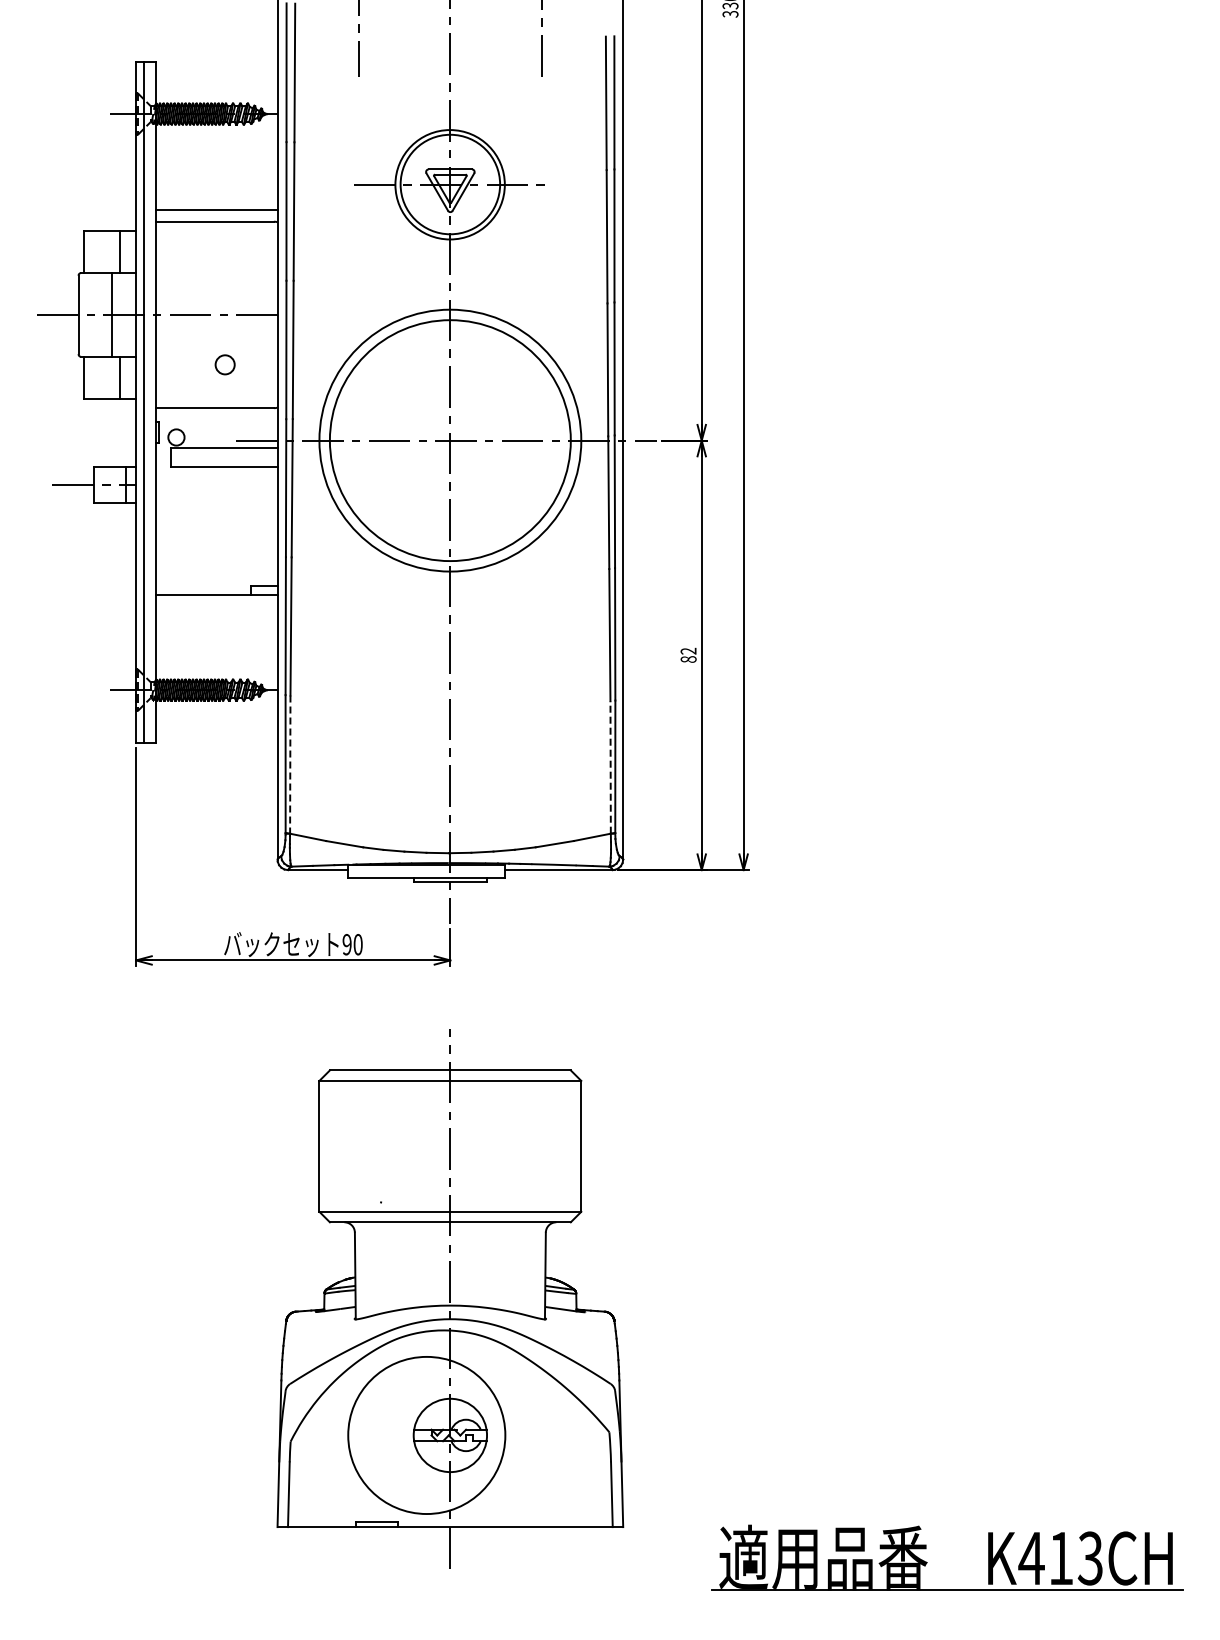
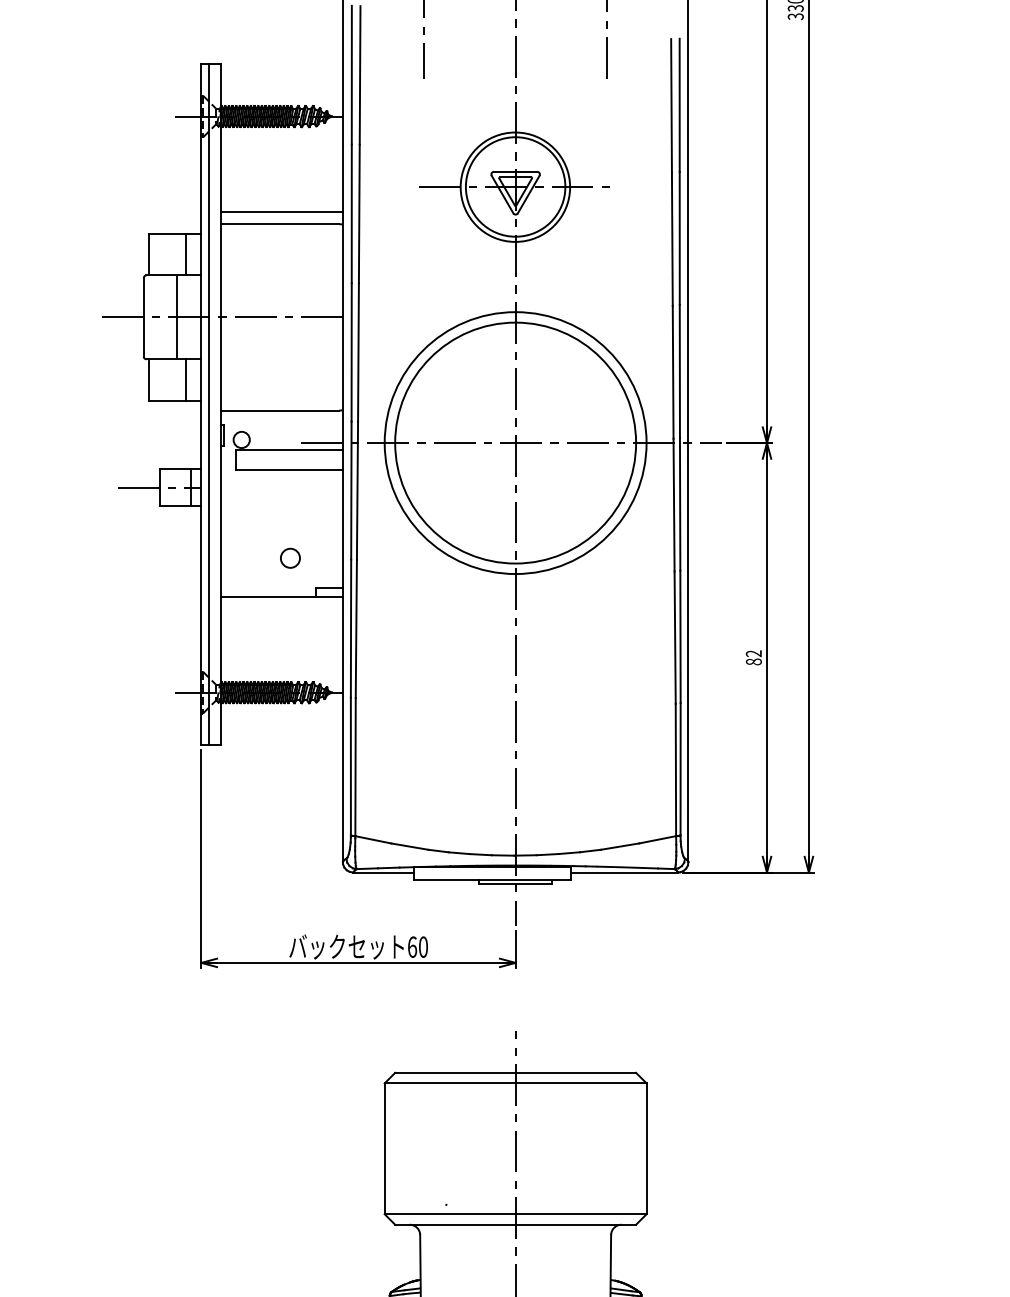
circle: (224, 364) -> (289, 557), moved
line: (290, 765) -> (355, 767), dashed -> solid
line: (610, 767) -> (675, 769), dashed -> solid
text: (346, 944) -> (411, 946), 90 -> 60

